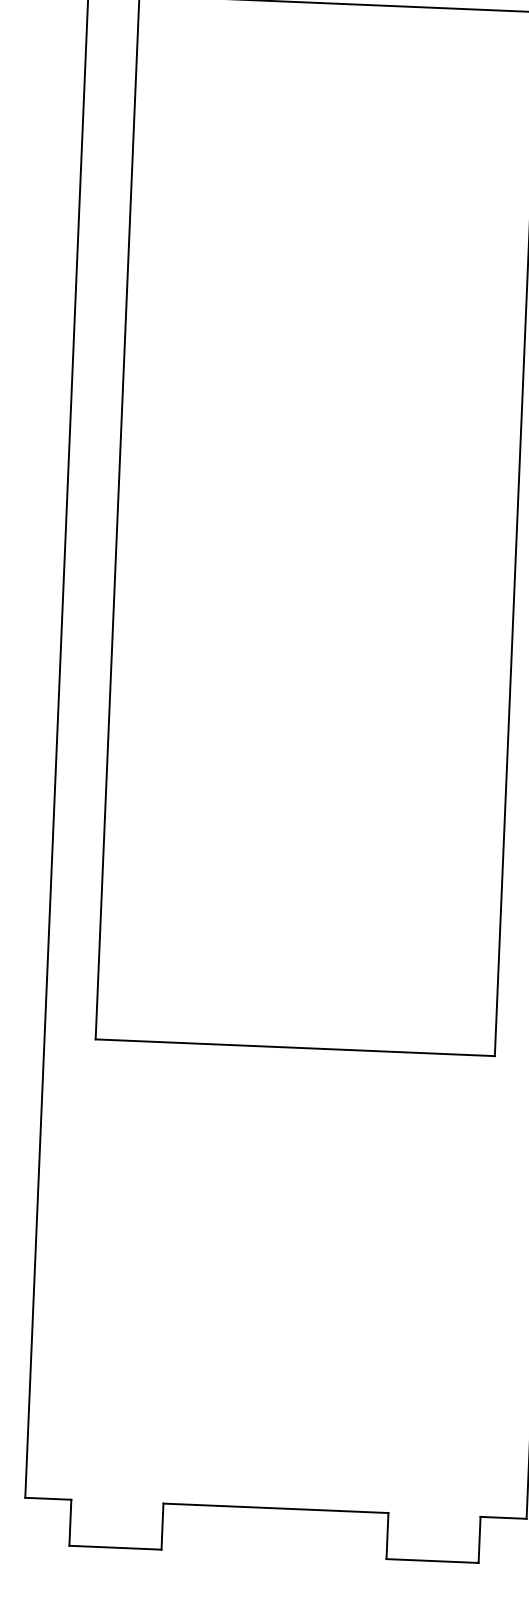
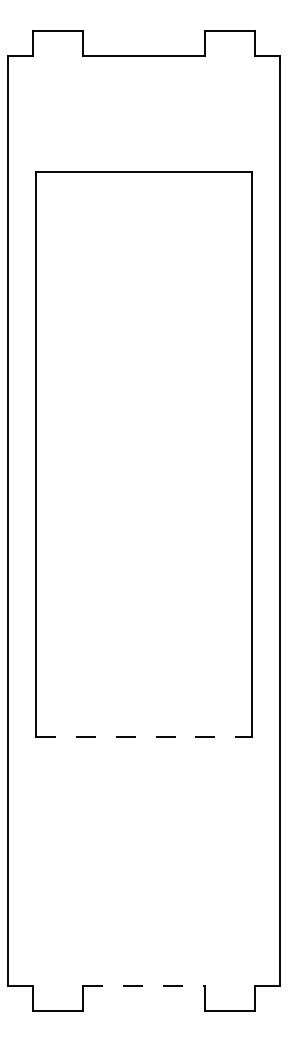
line: (294, 1047) -> (143, 736), solid -> dashed
line: (275, 1507) -> (143, 985), solid -> dashed

